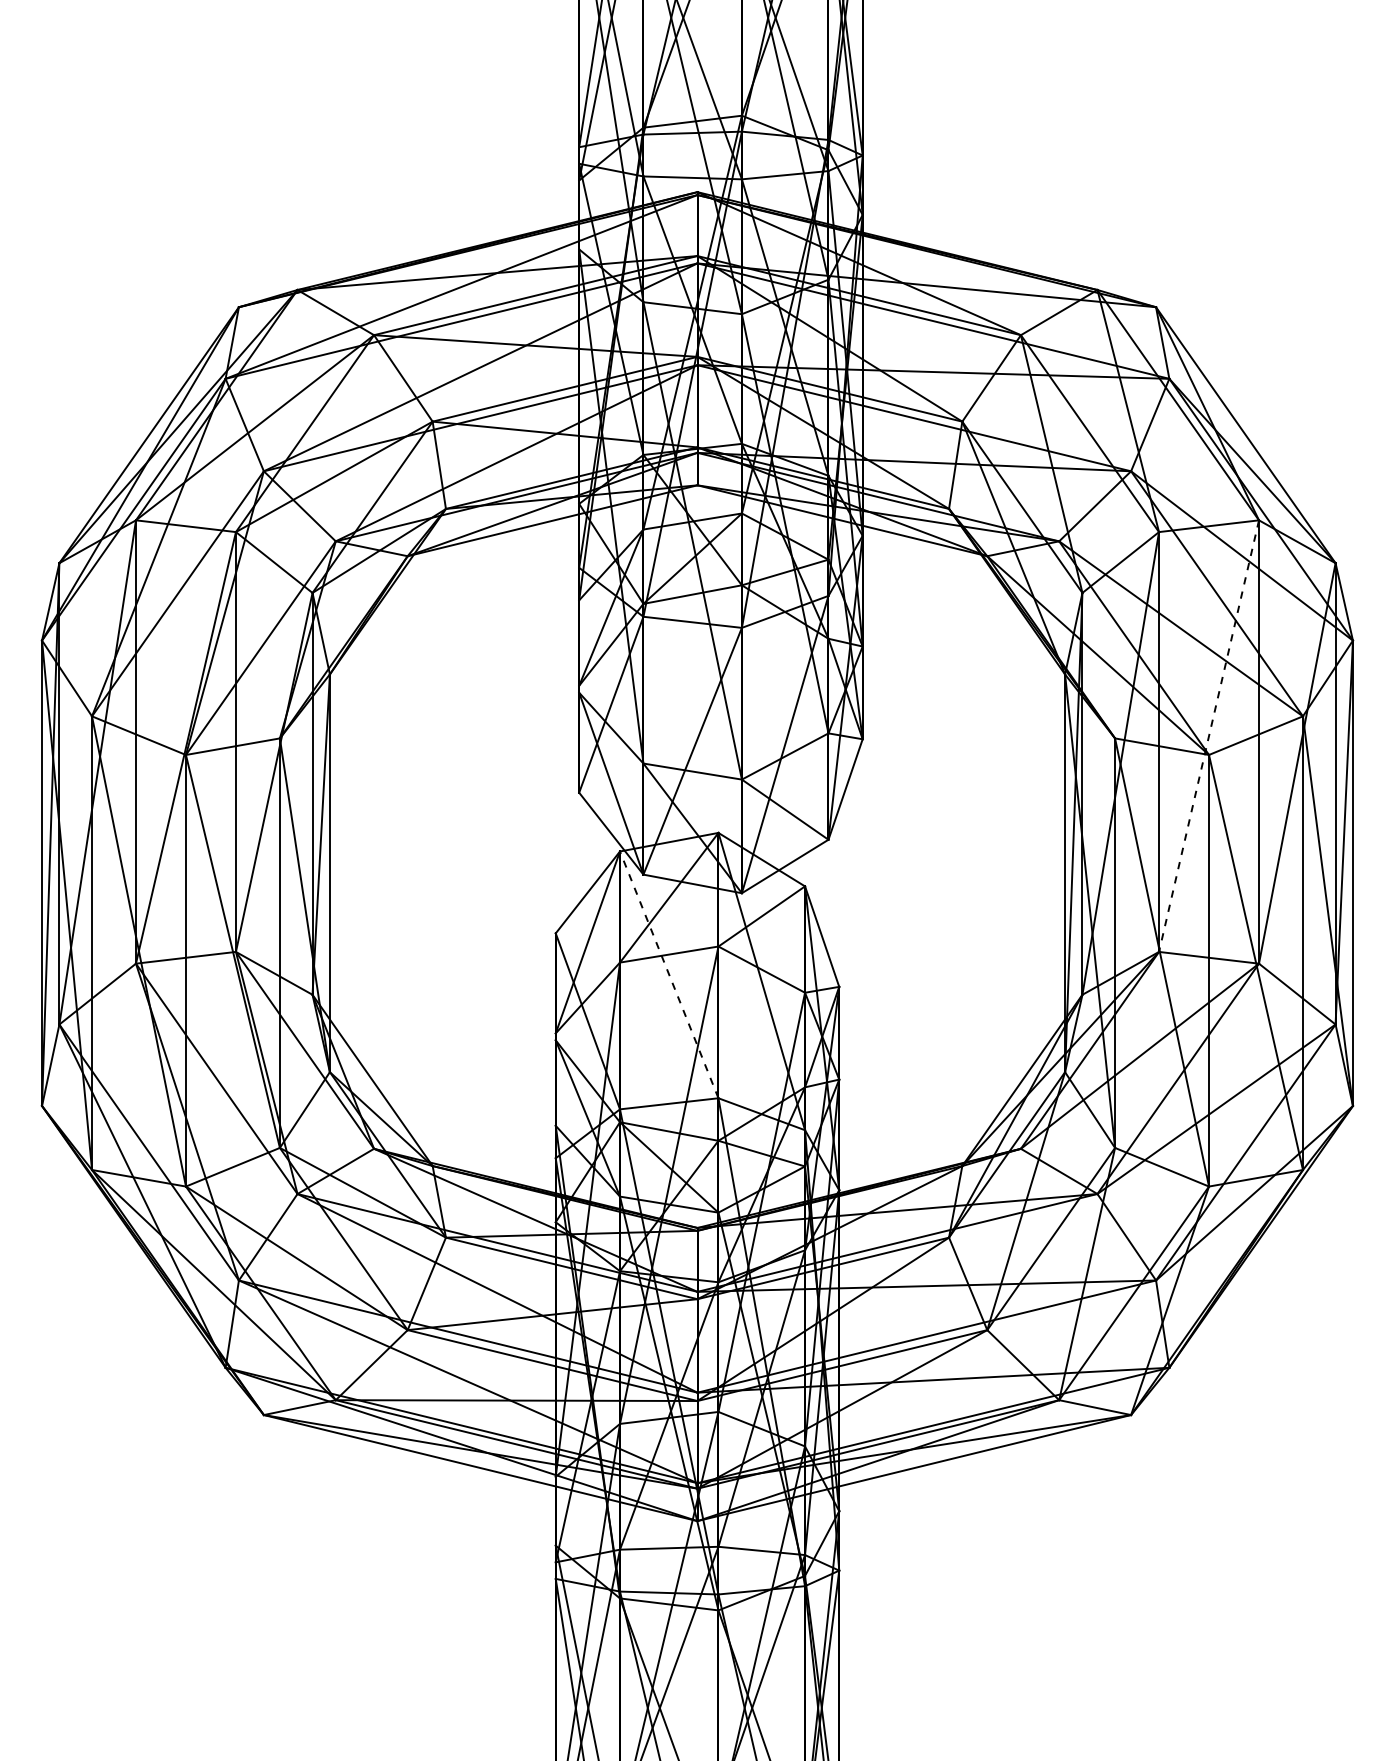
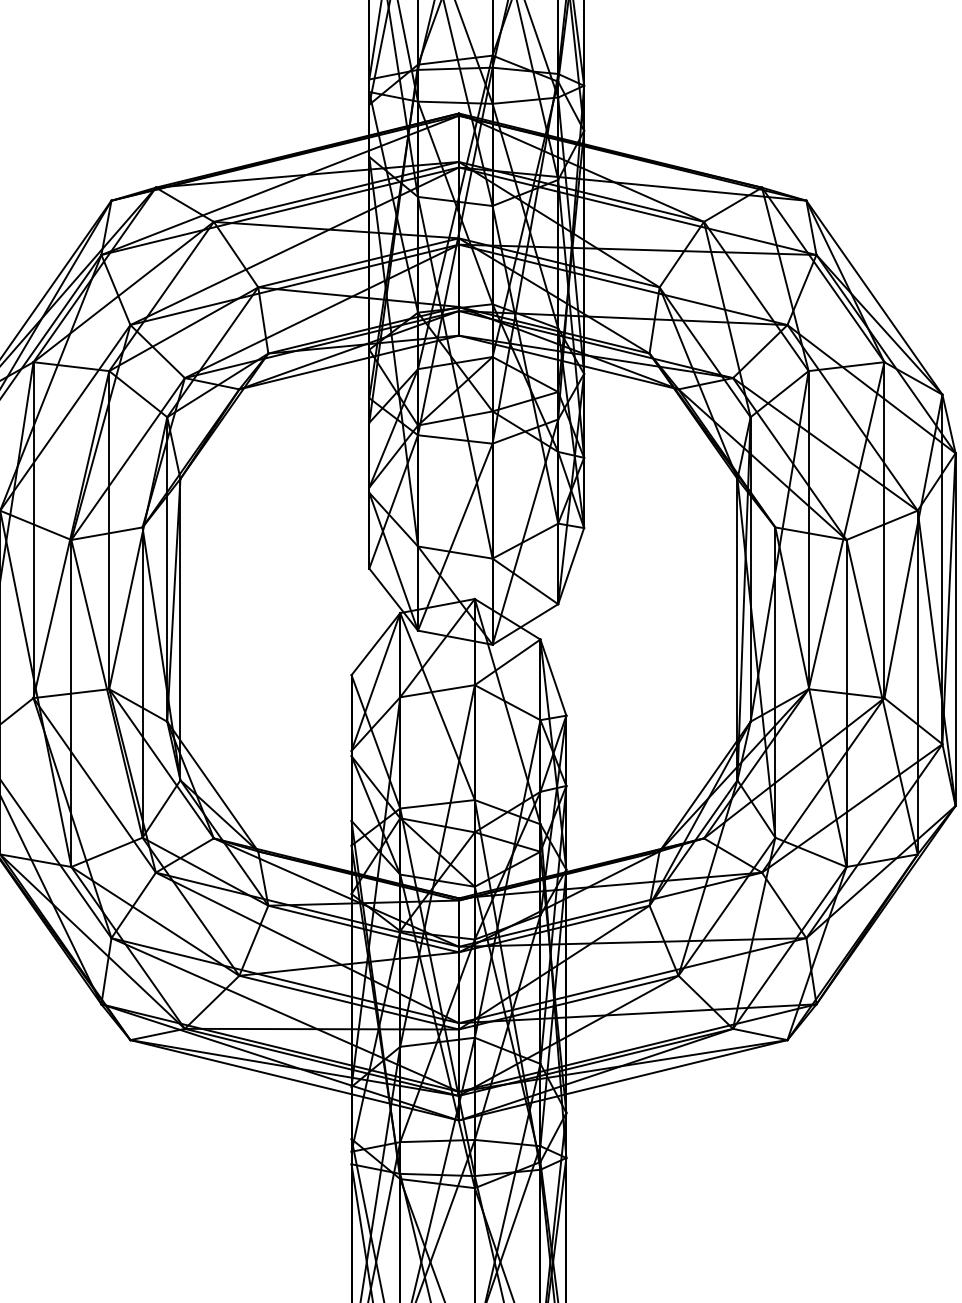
line: (1209, 736) -> (846, 525), dashed -> solid
line: (669, 974) -> (437, 706), dashed -> solid

